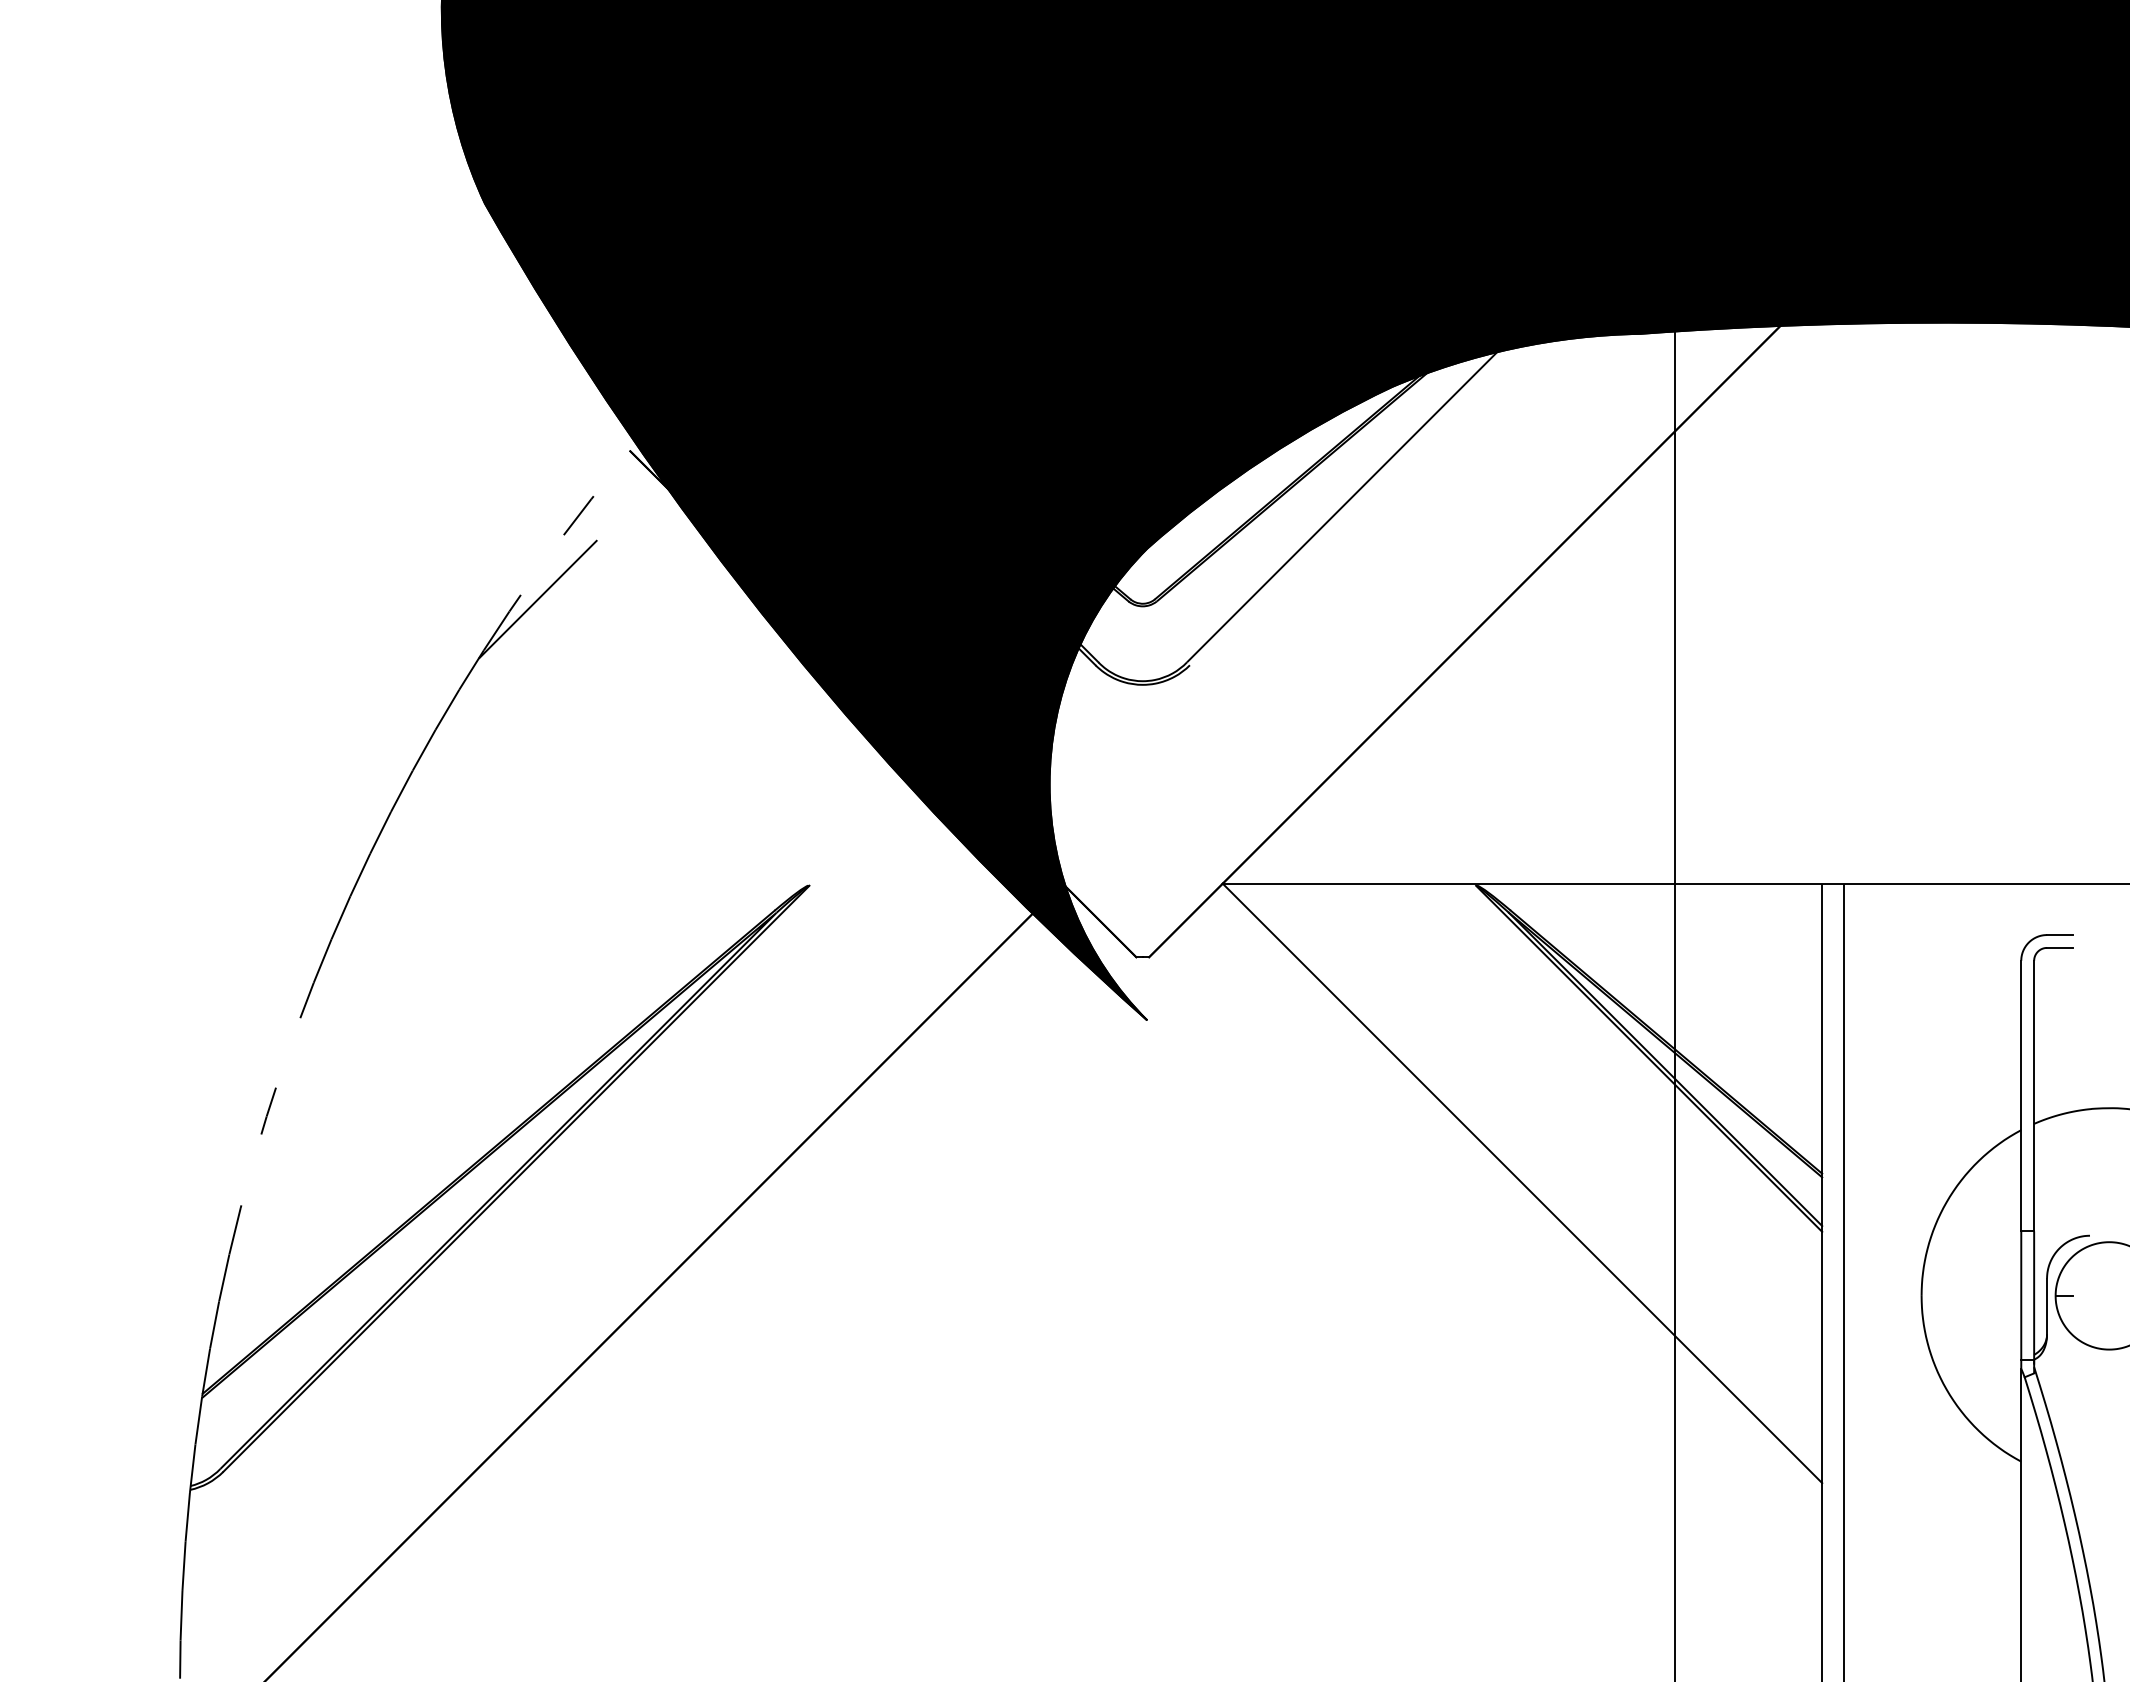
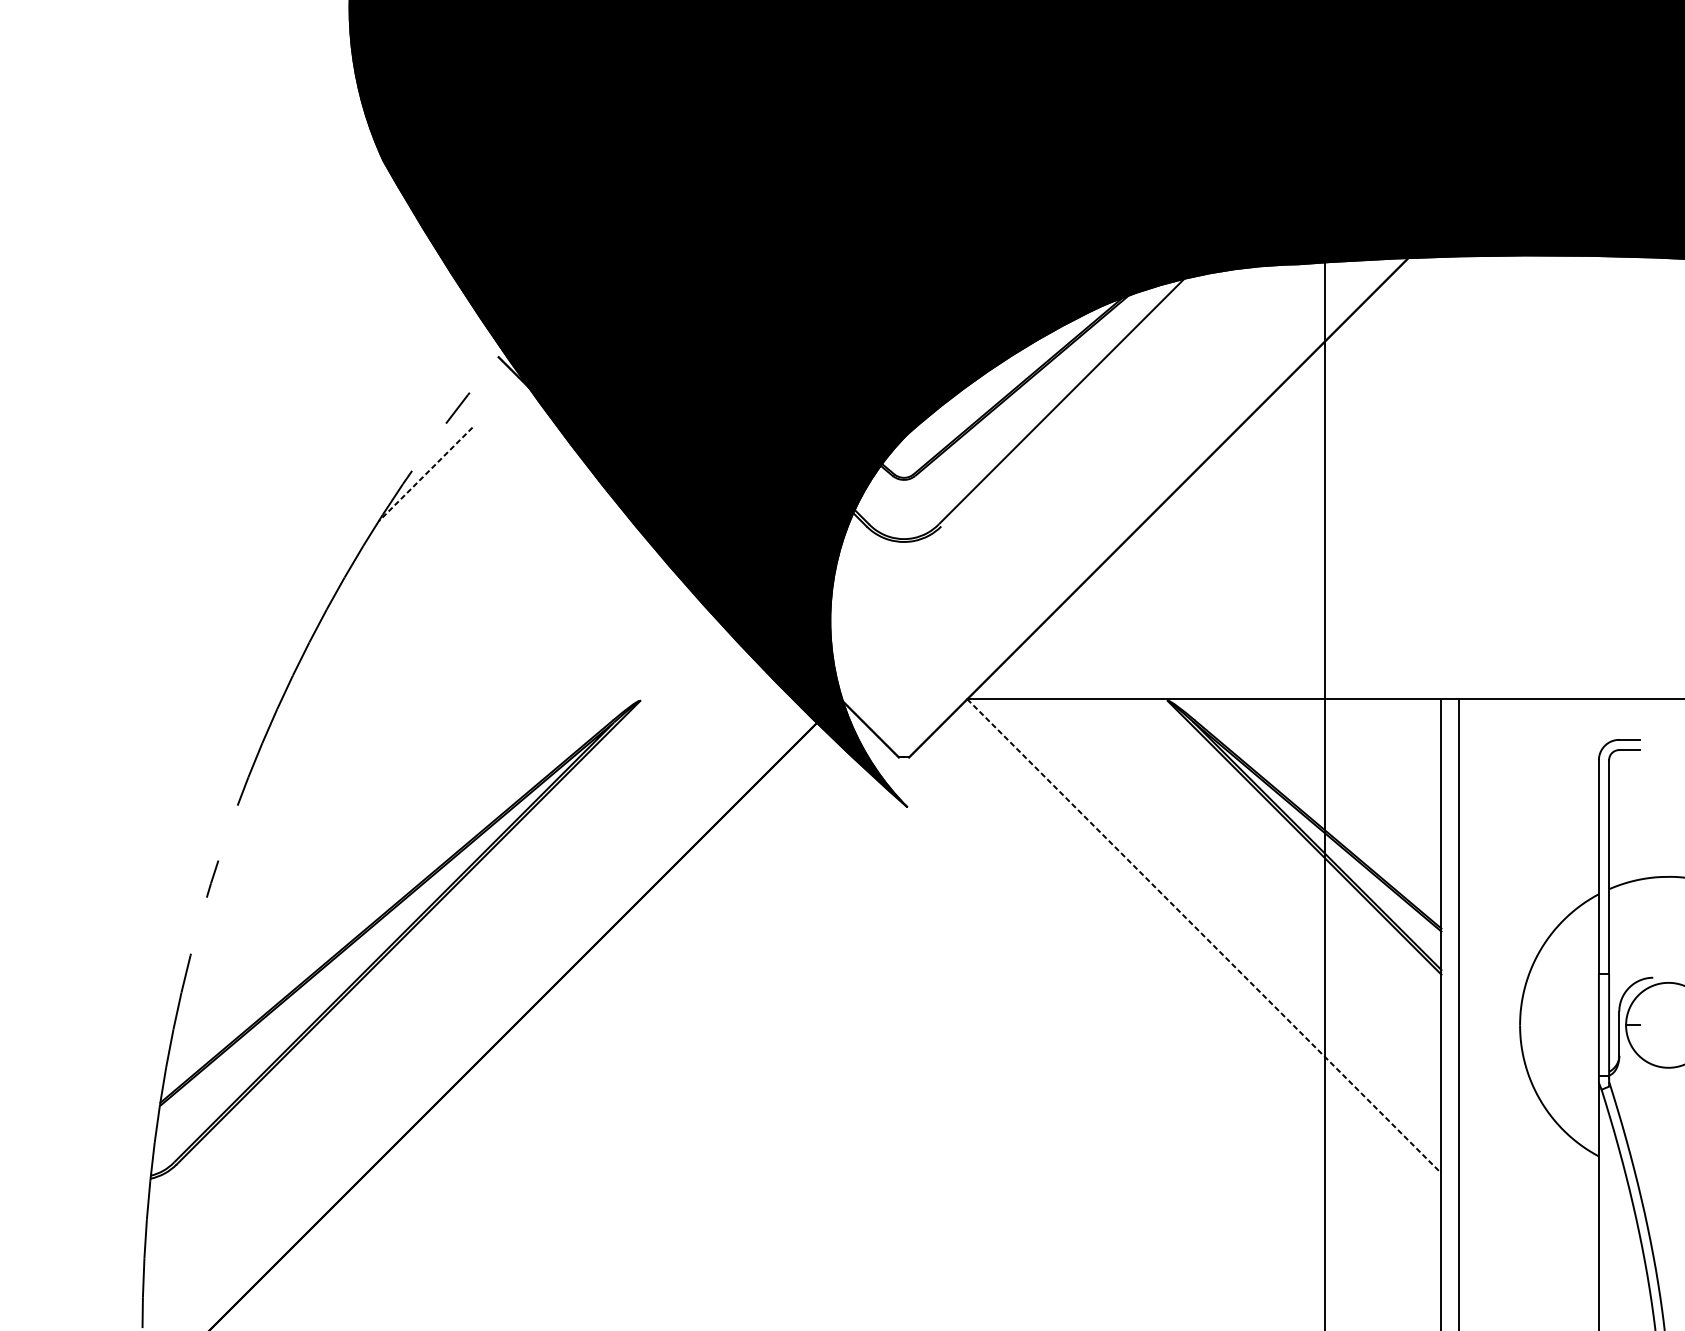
line: (538, 599) -> (426, 474), solid -> dashed
line: (1522, 1183) -> (1204, 936), solid -> dashed

